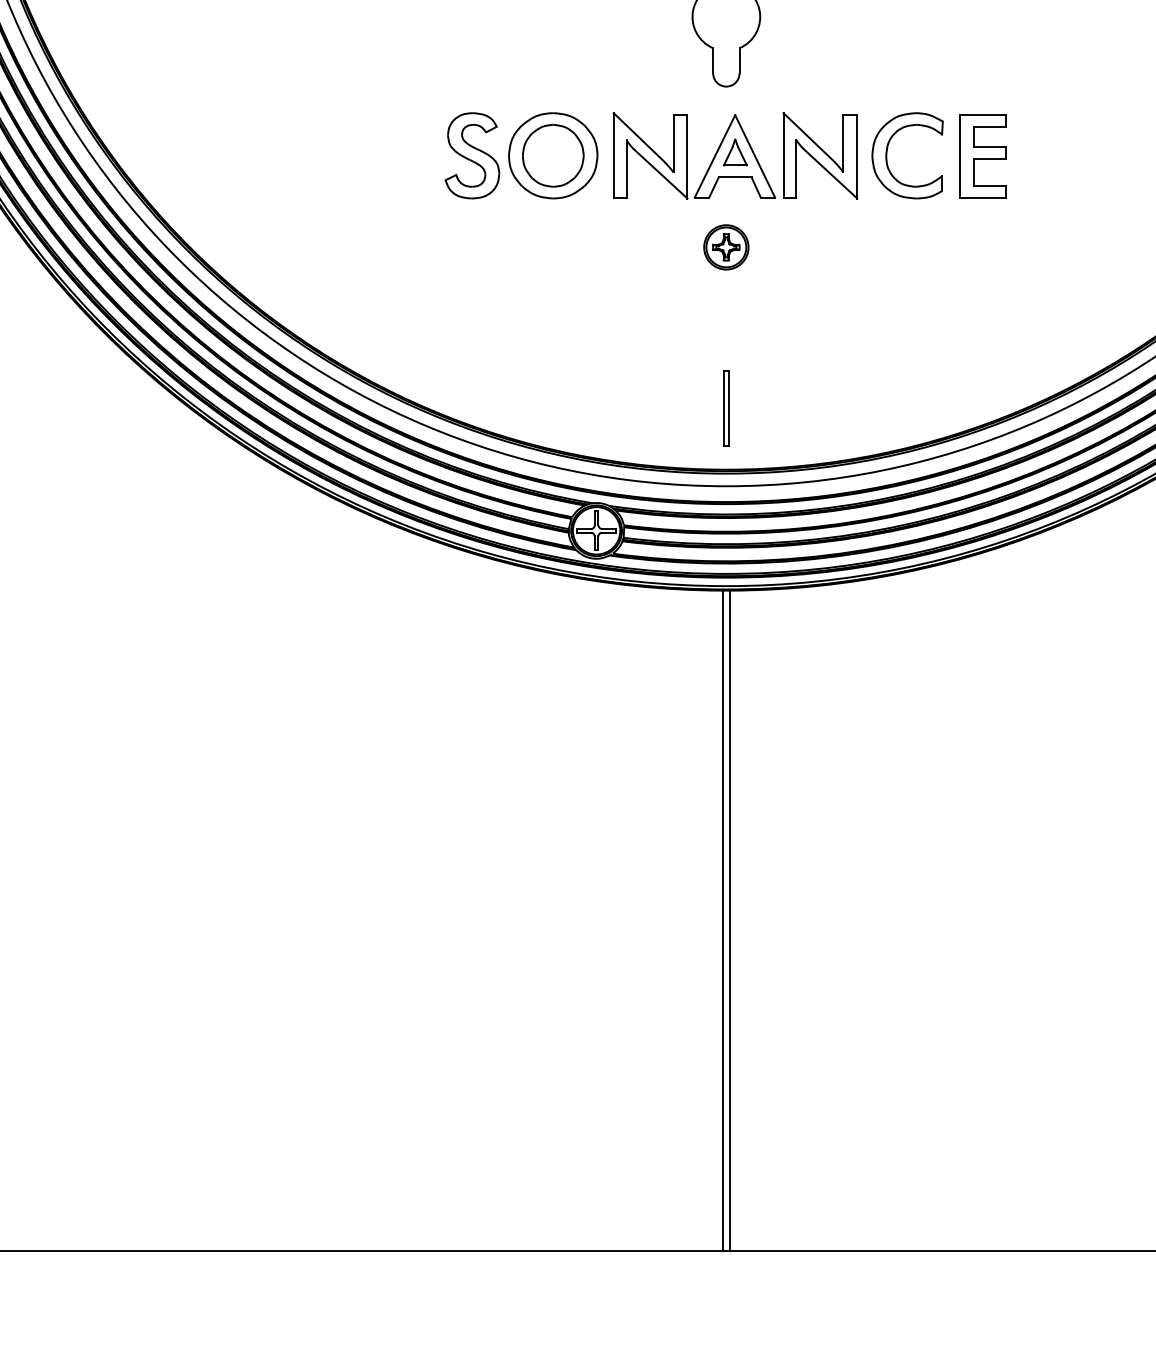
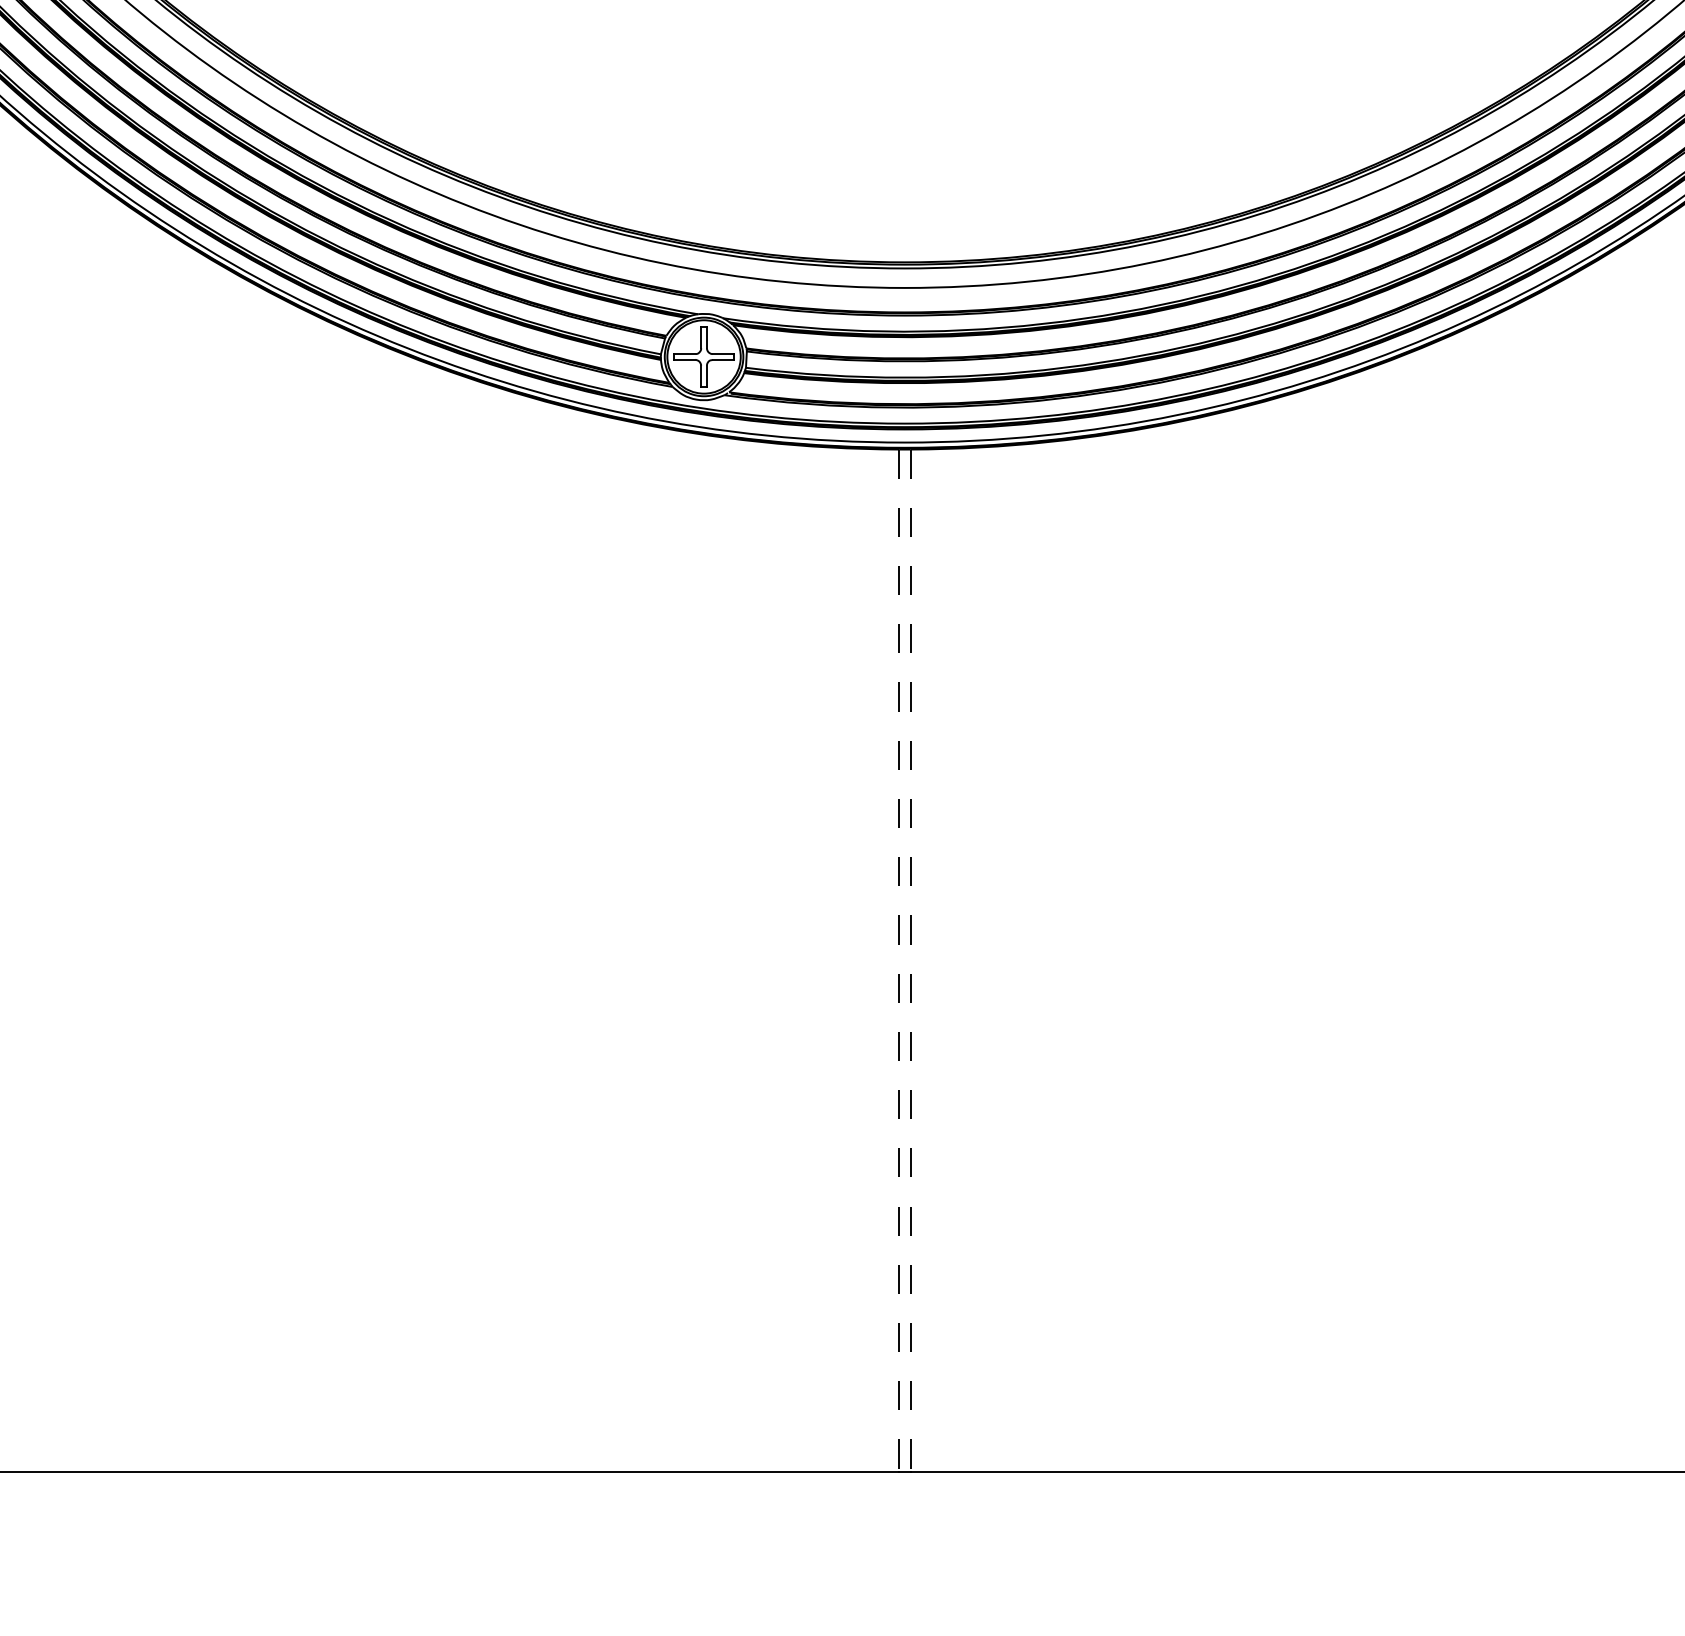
part: (726, 408) -> (905, 167), removed
line: (722, 921) -> (898, 961), solid -> dashed
line: (730, 921) -> (911, 961), solid -> dashed

